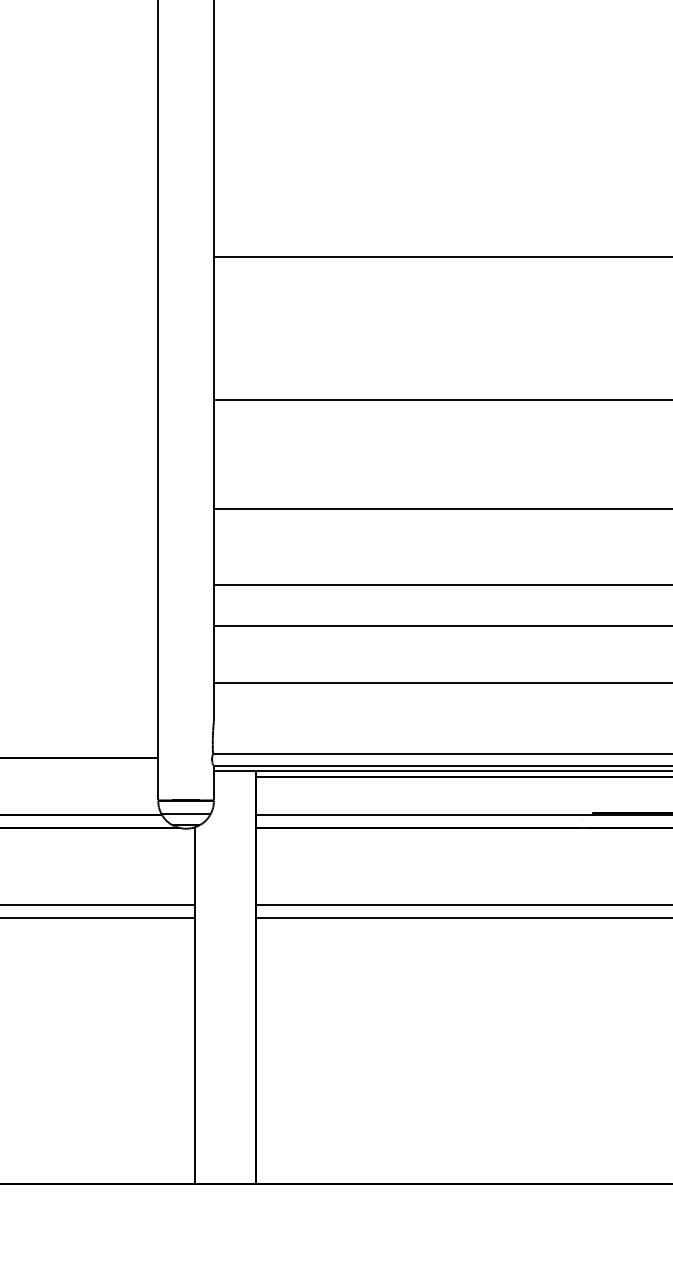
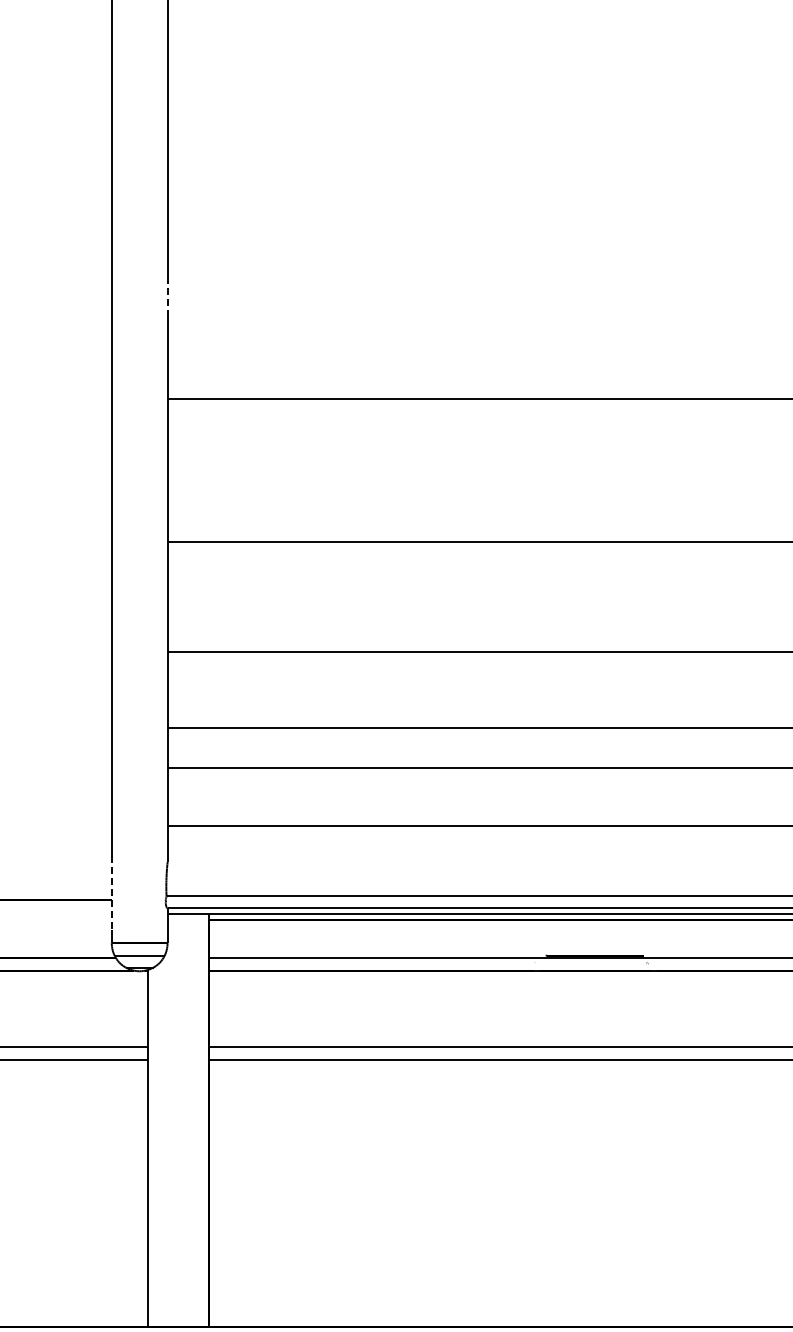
line: (213, 152) -> (167, 295), solid -> dashed
line: (157, 750) -> (111, 893), solid -> dashed

